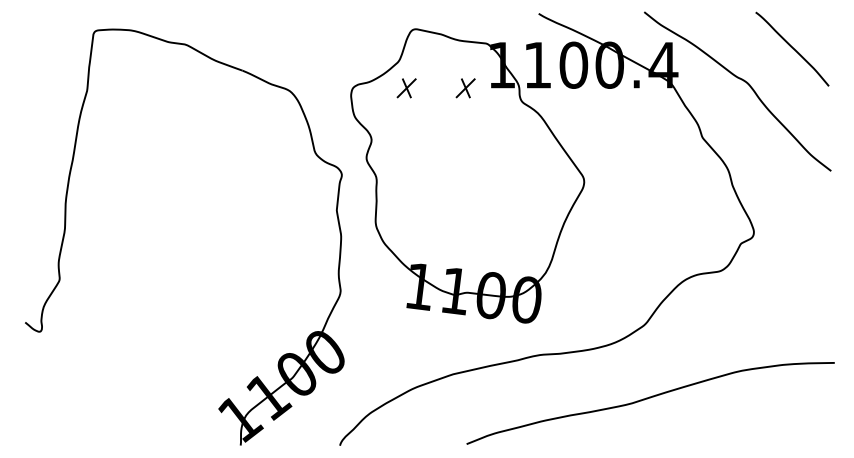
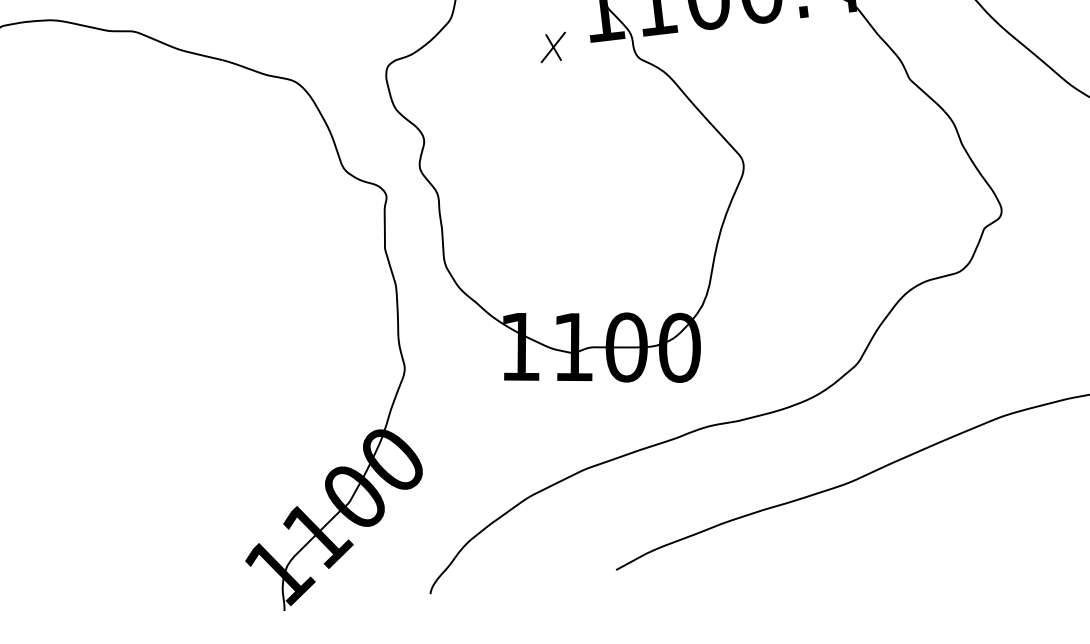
part: (406, 88) -> (466, 58), removed

